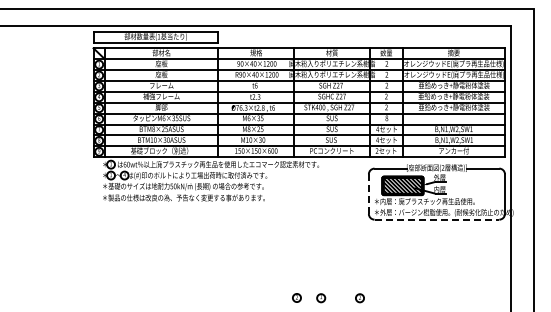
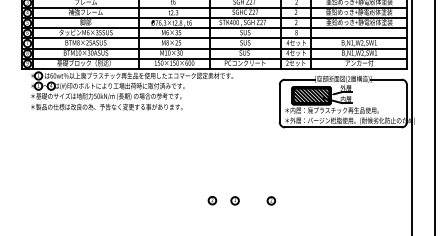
line: (368, 194) -> (279, 103), dashed -> solid
line: (437, 219) -> (343, 127), dashed -> solid

